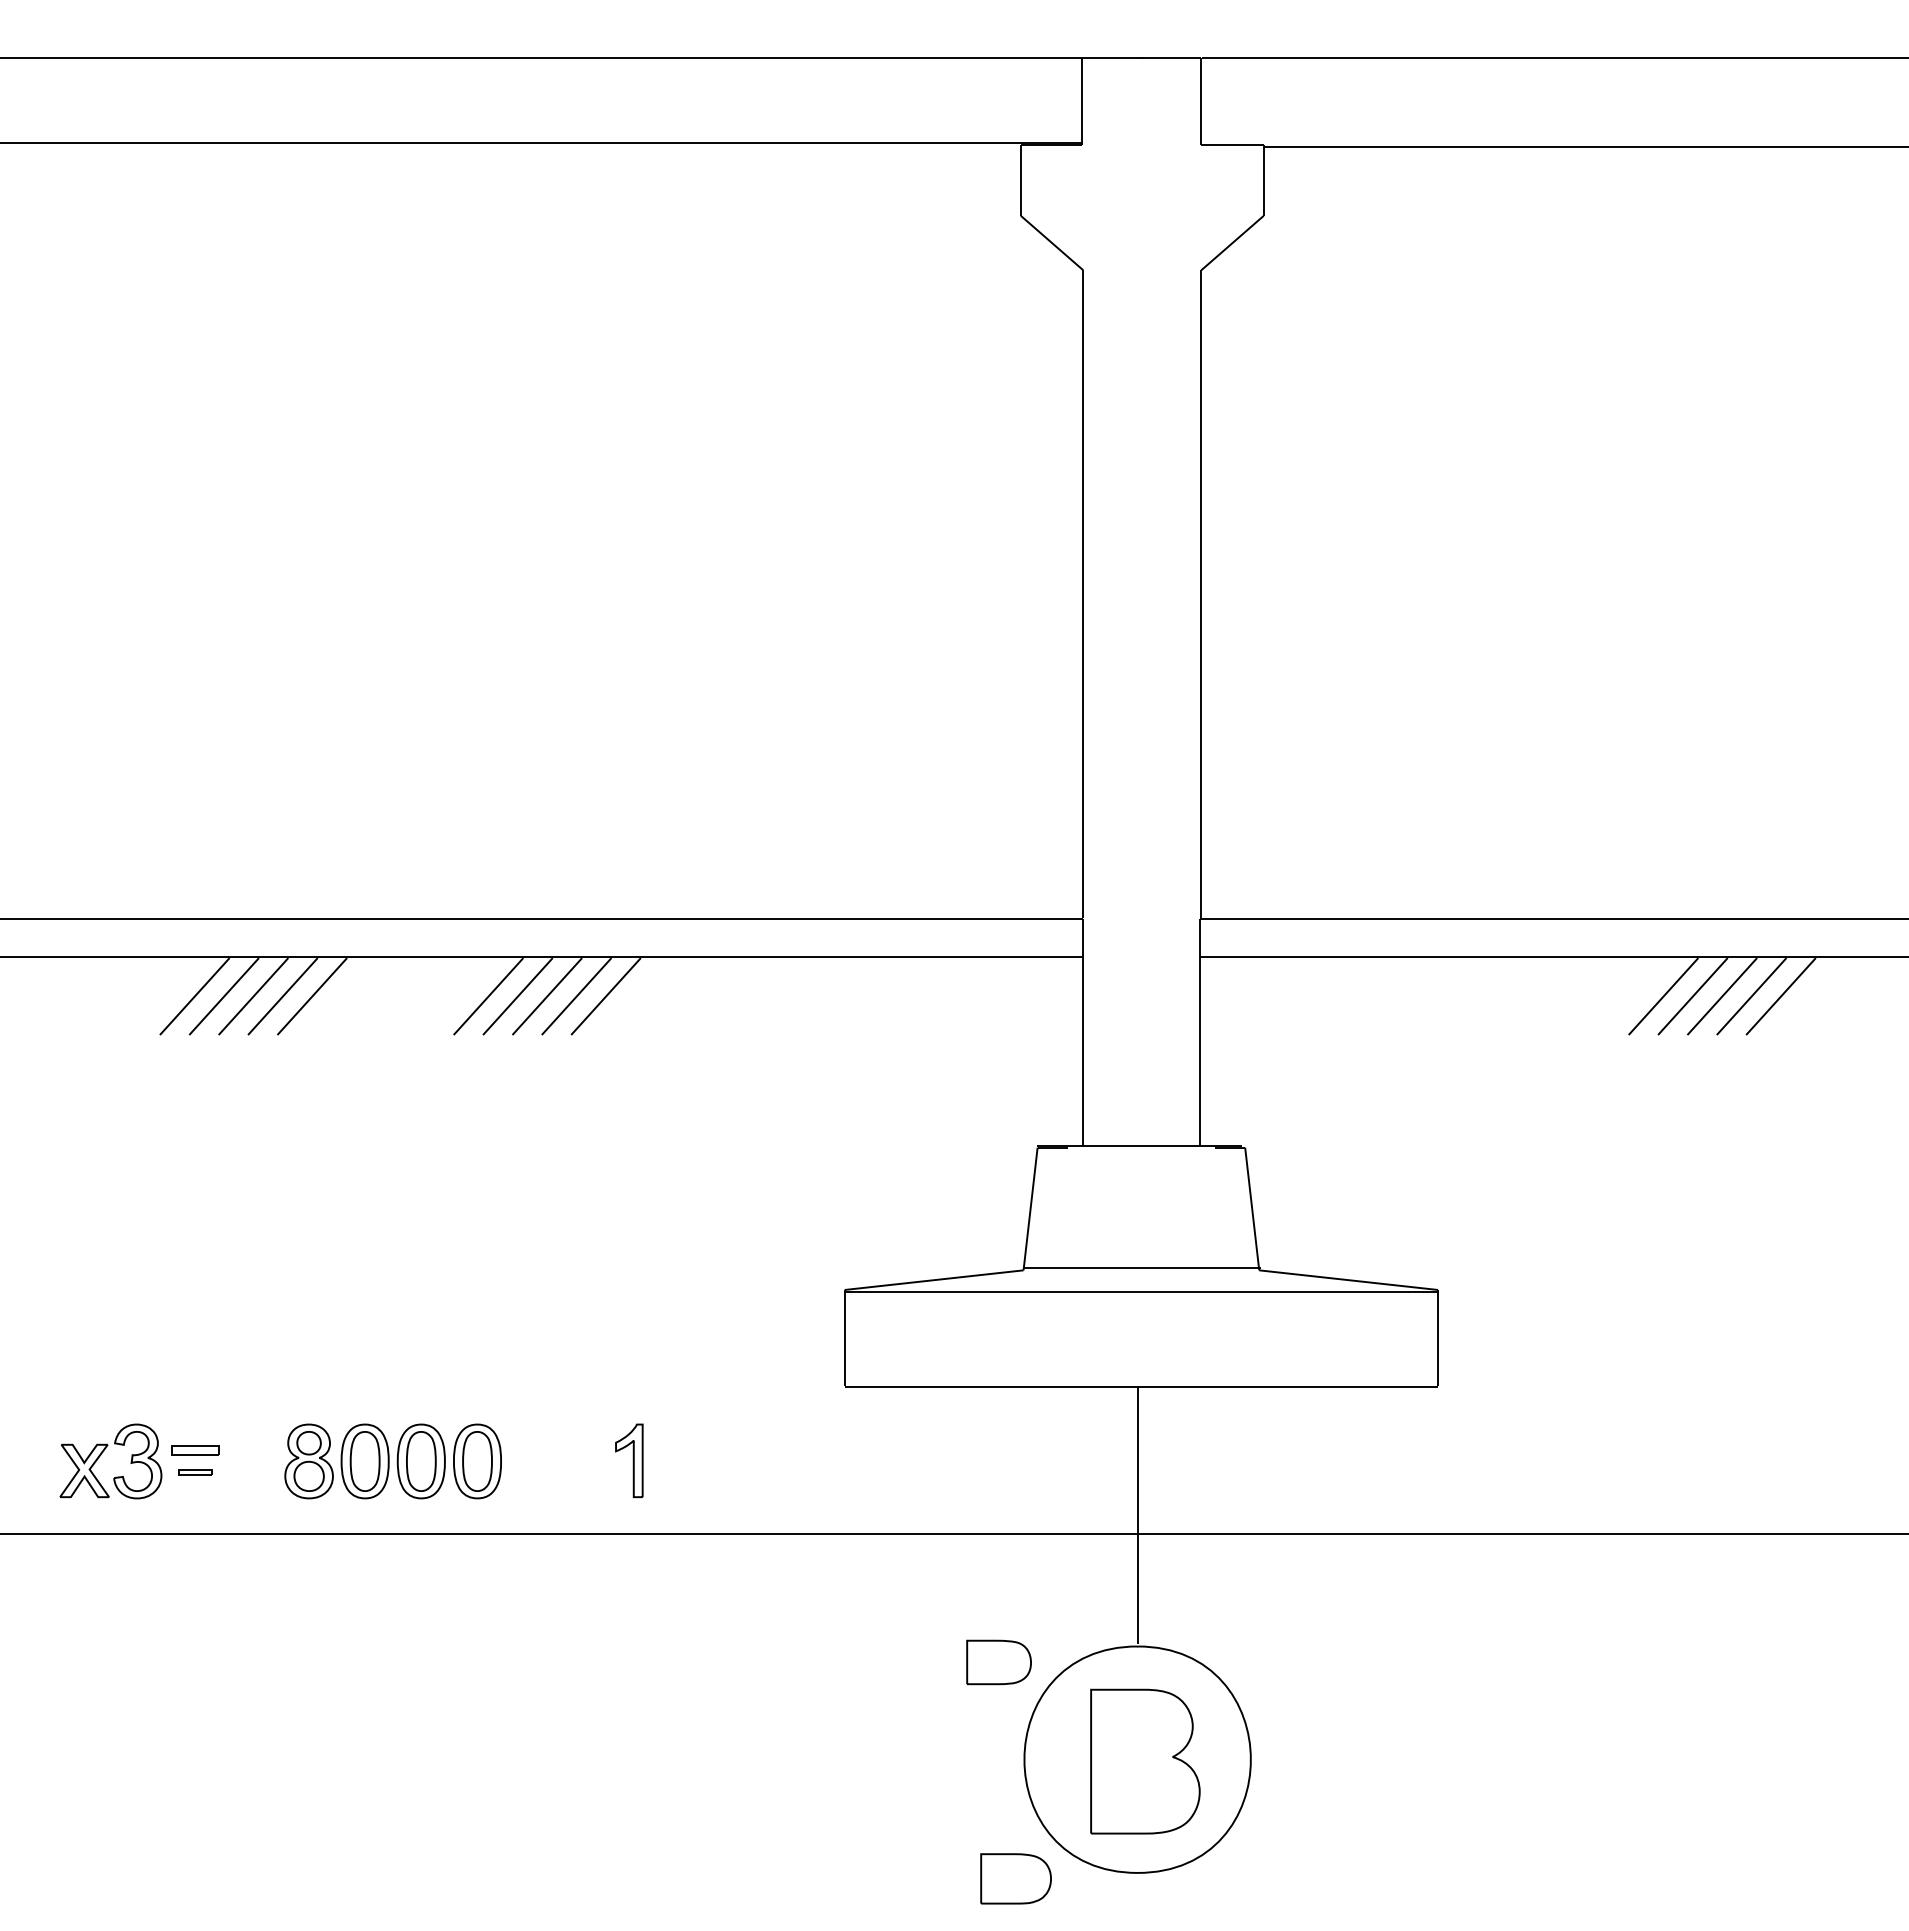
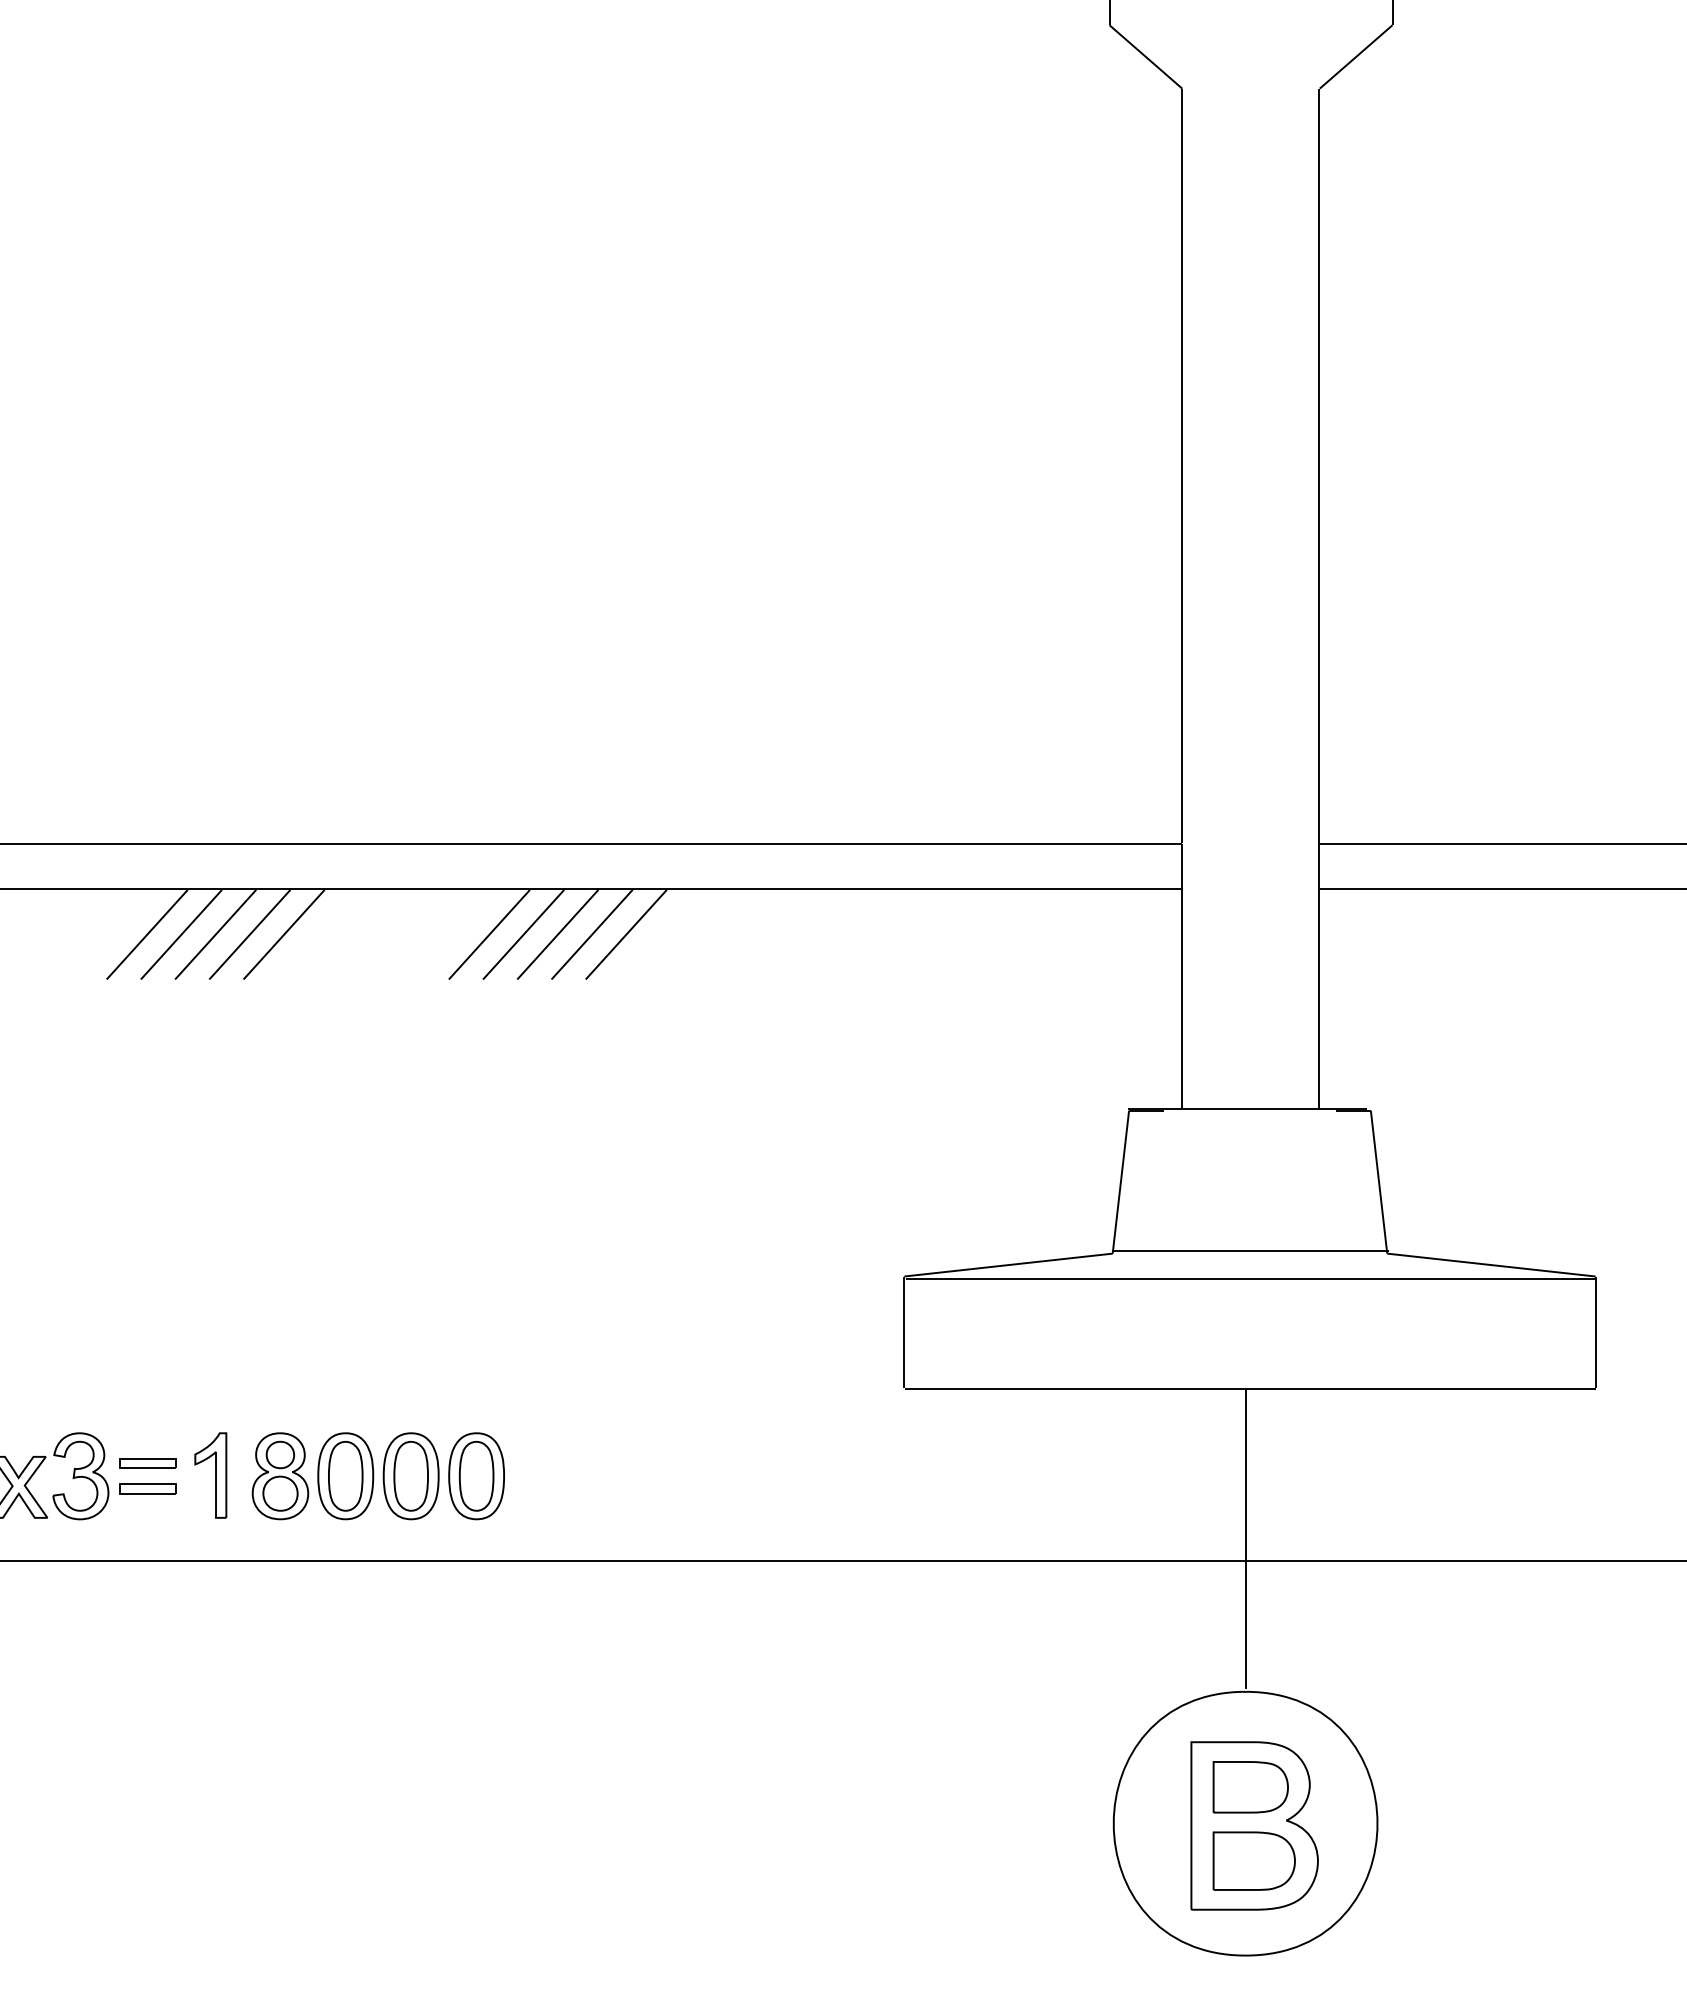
part: (629, 1460) -> (211, 1475), moved
part: (195, 1472) -> (148, 1489), size x1.43
part: (998, 1662) -> (1250, 1787), moved
part: (1015, 1878) -> (1253, 1860), moved

